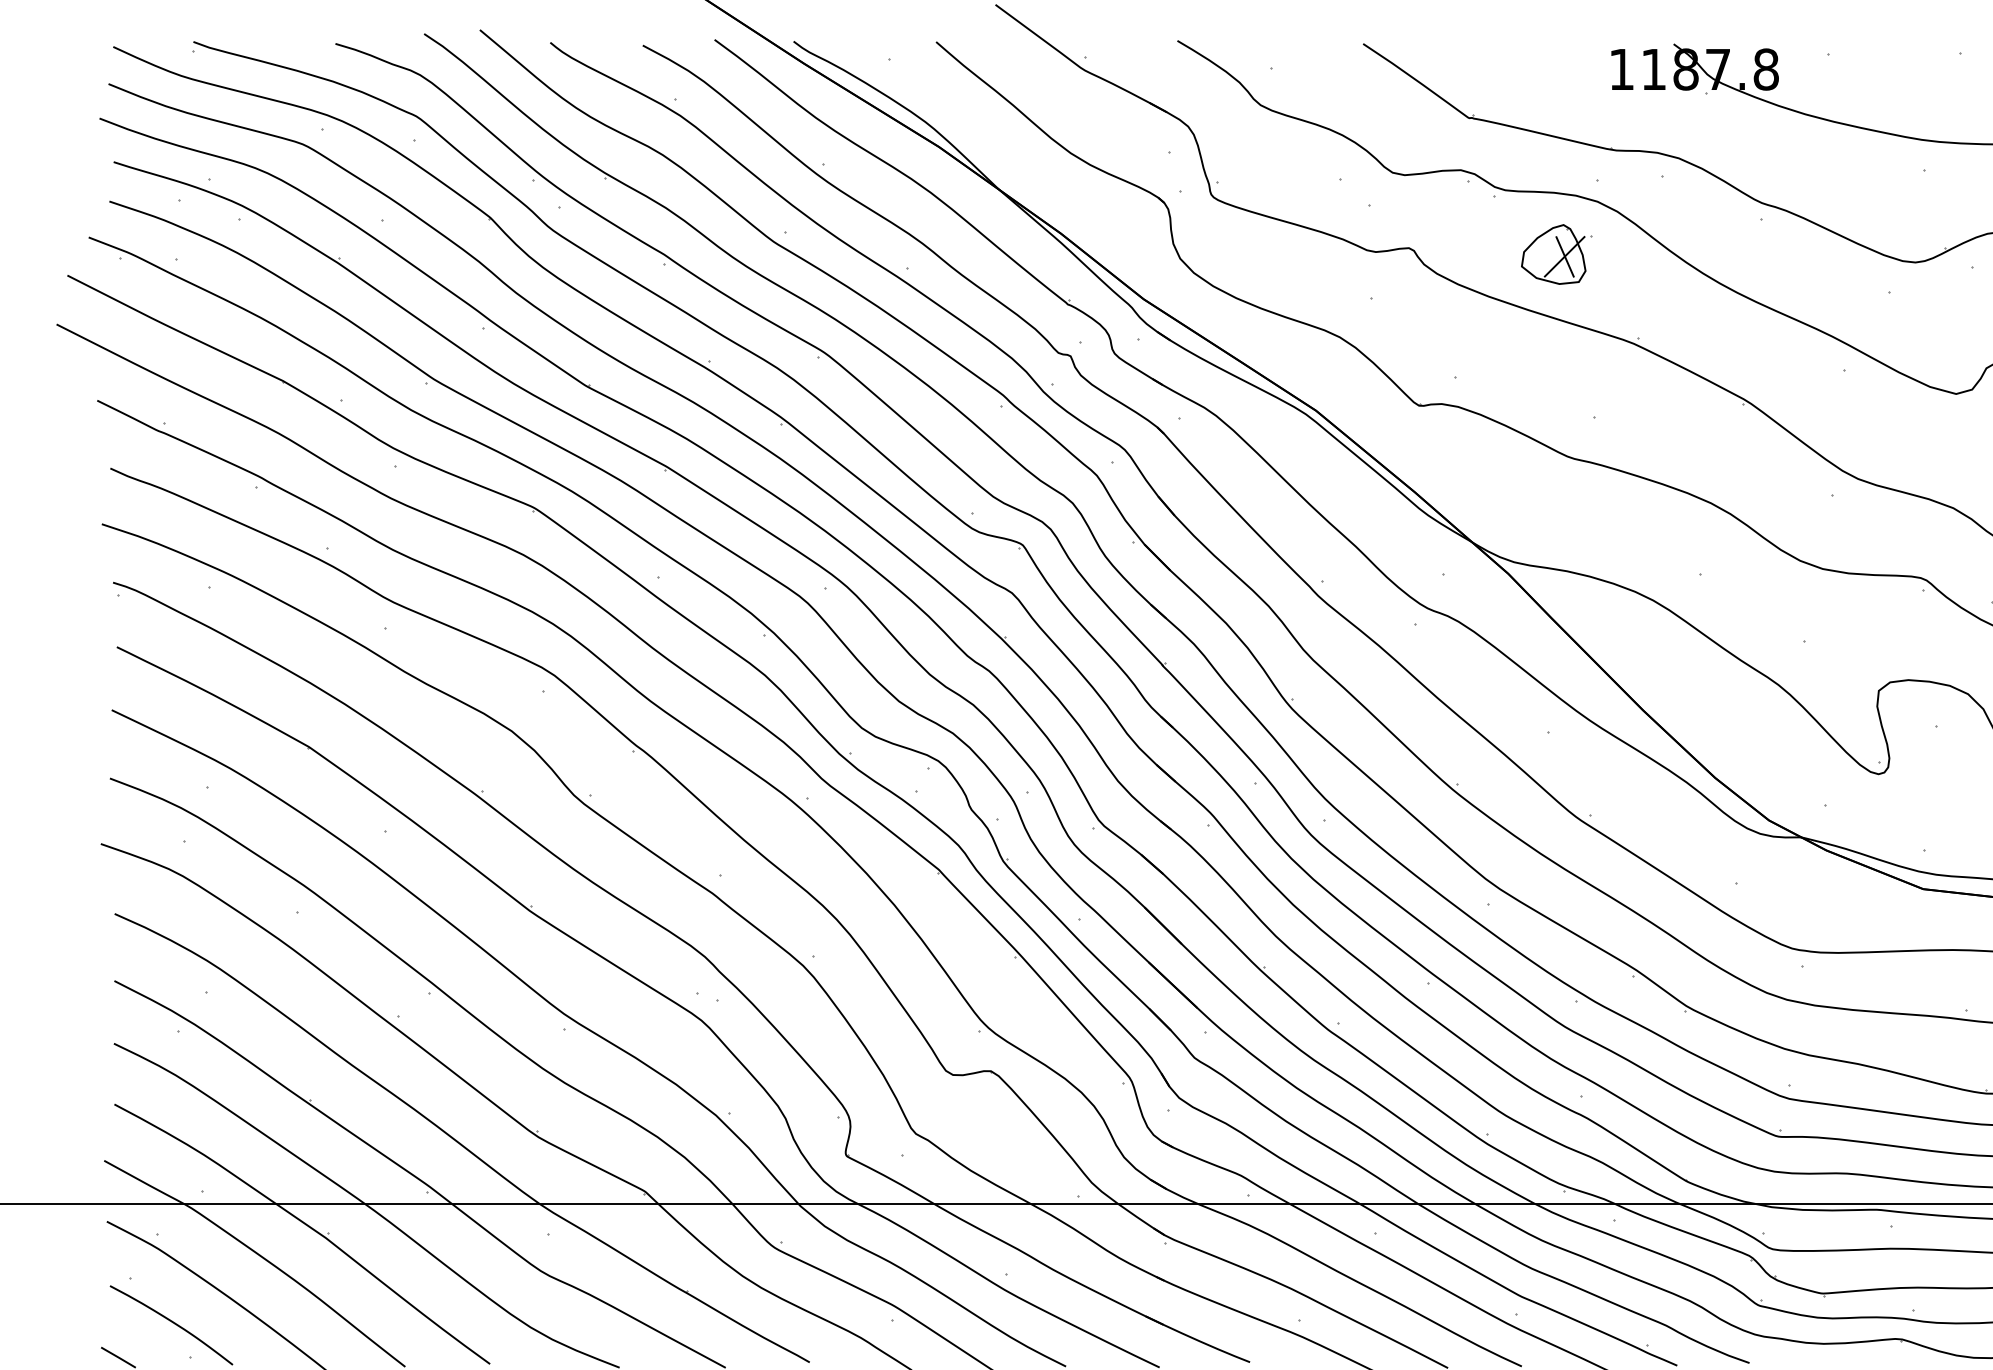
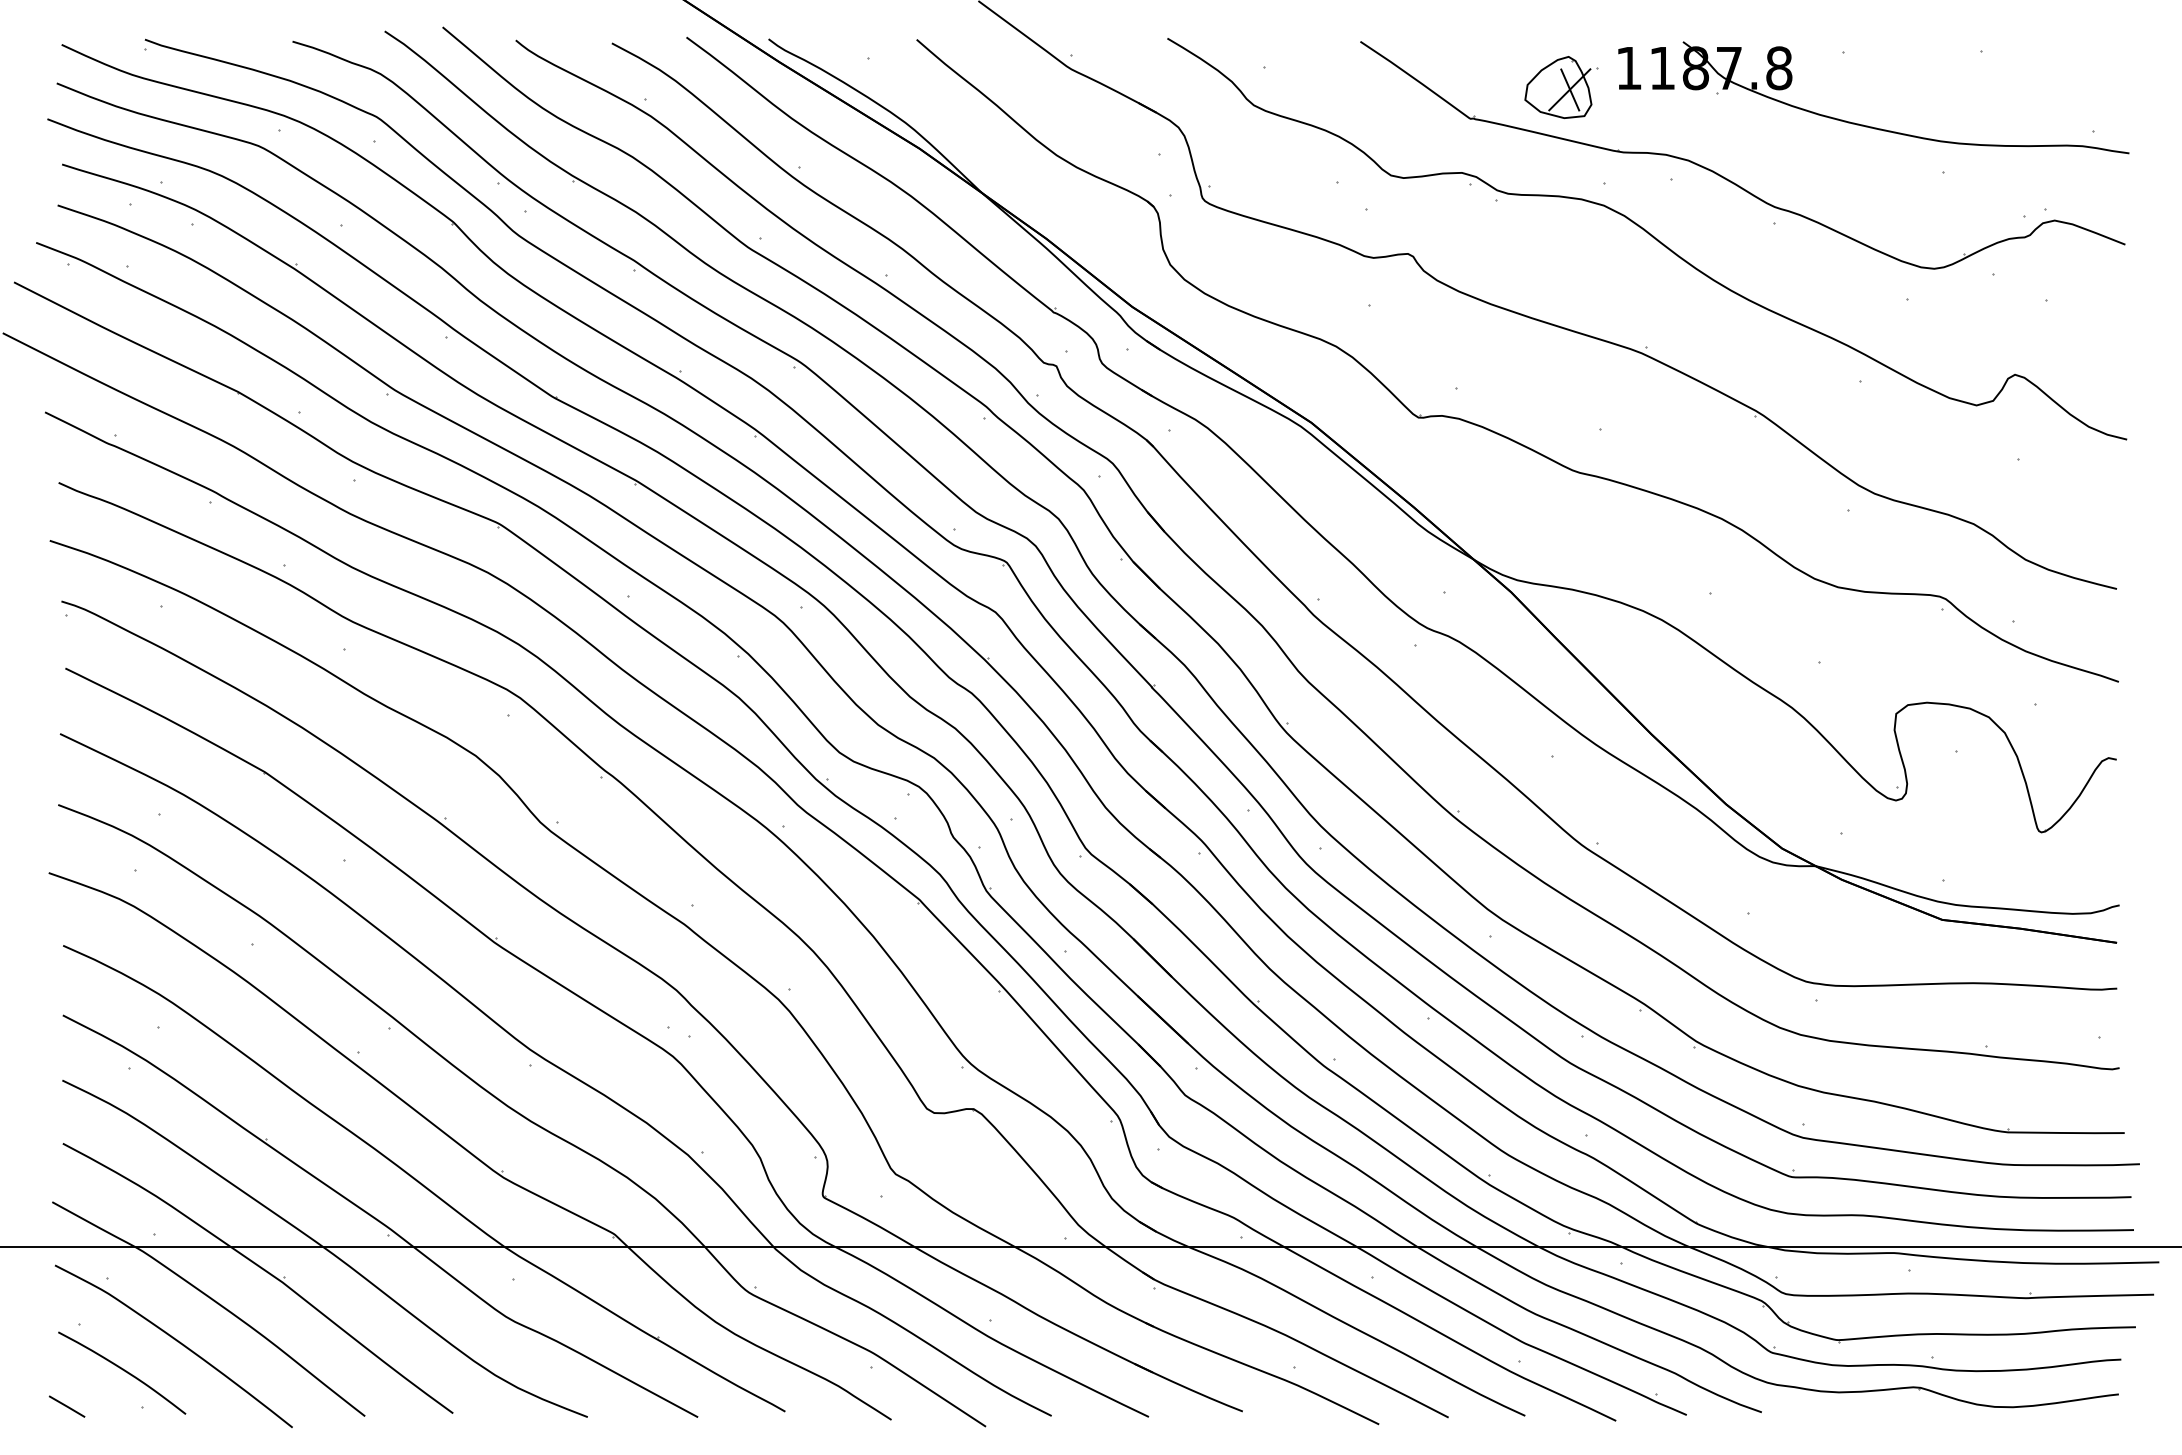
part: (1556, 254) -> (1561, 87), moved

